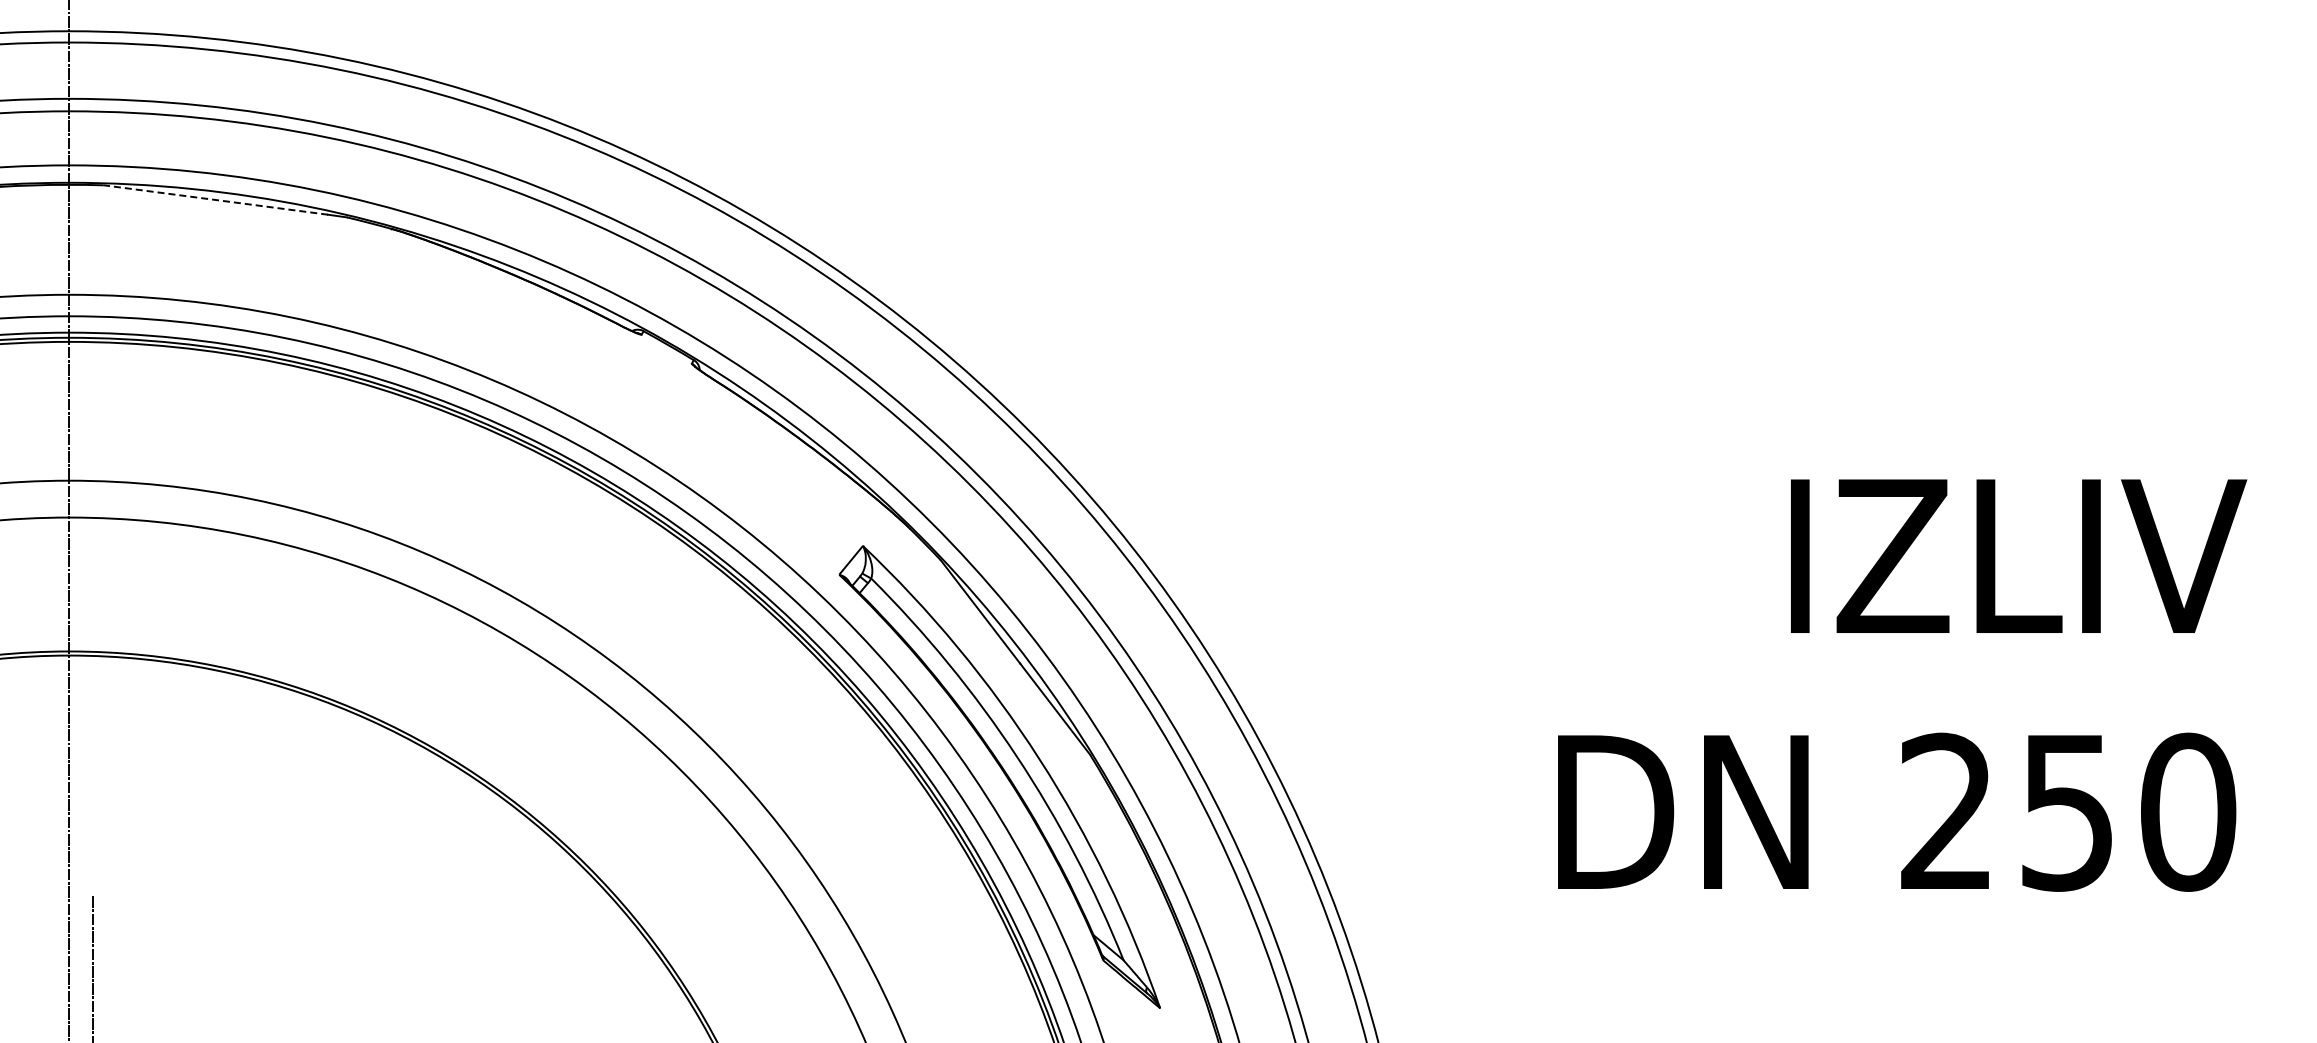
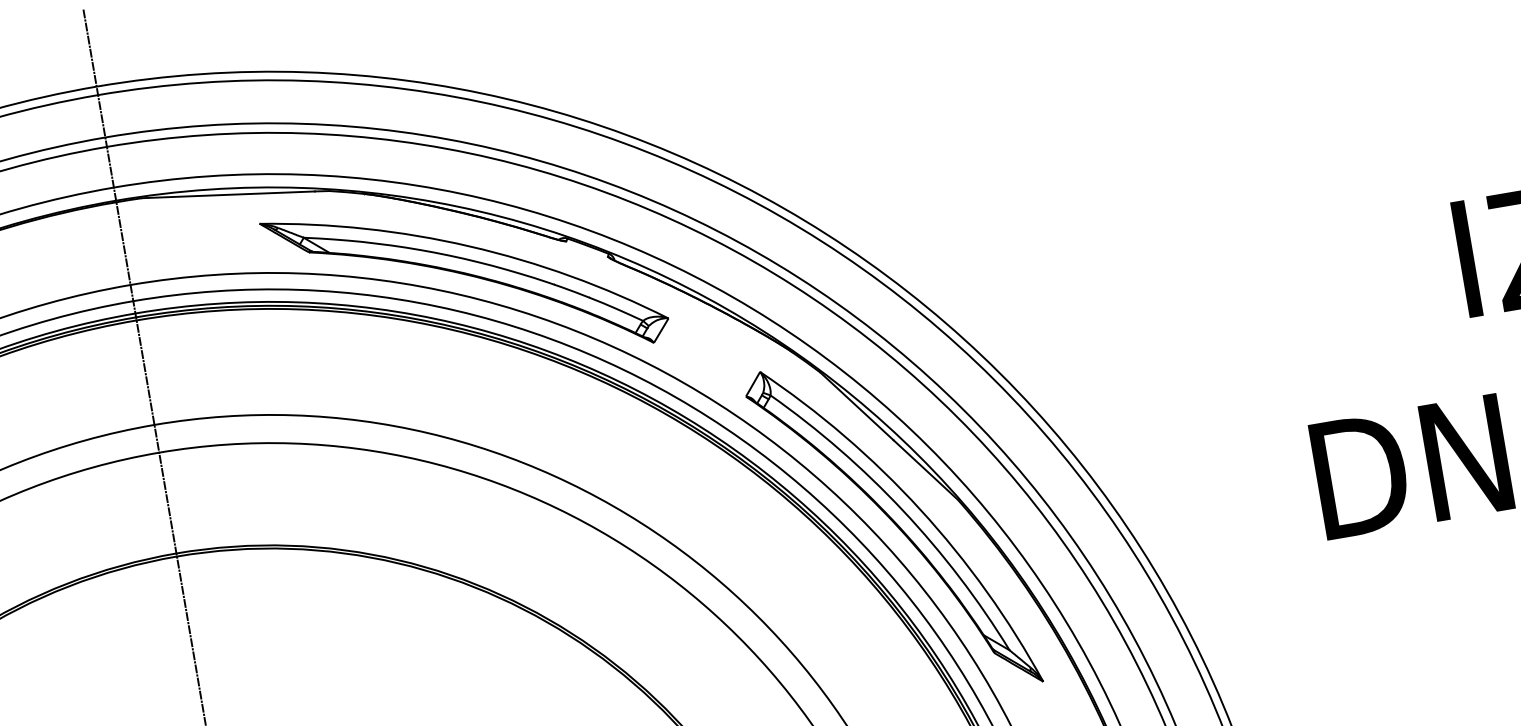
line: (215, 199) -> (228, 194), dashed -> solid
part: (504, 356) -> (465, 275), added

